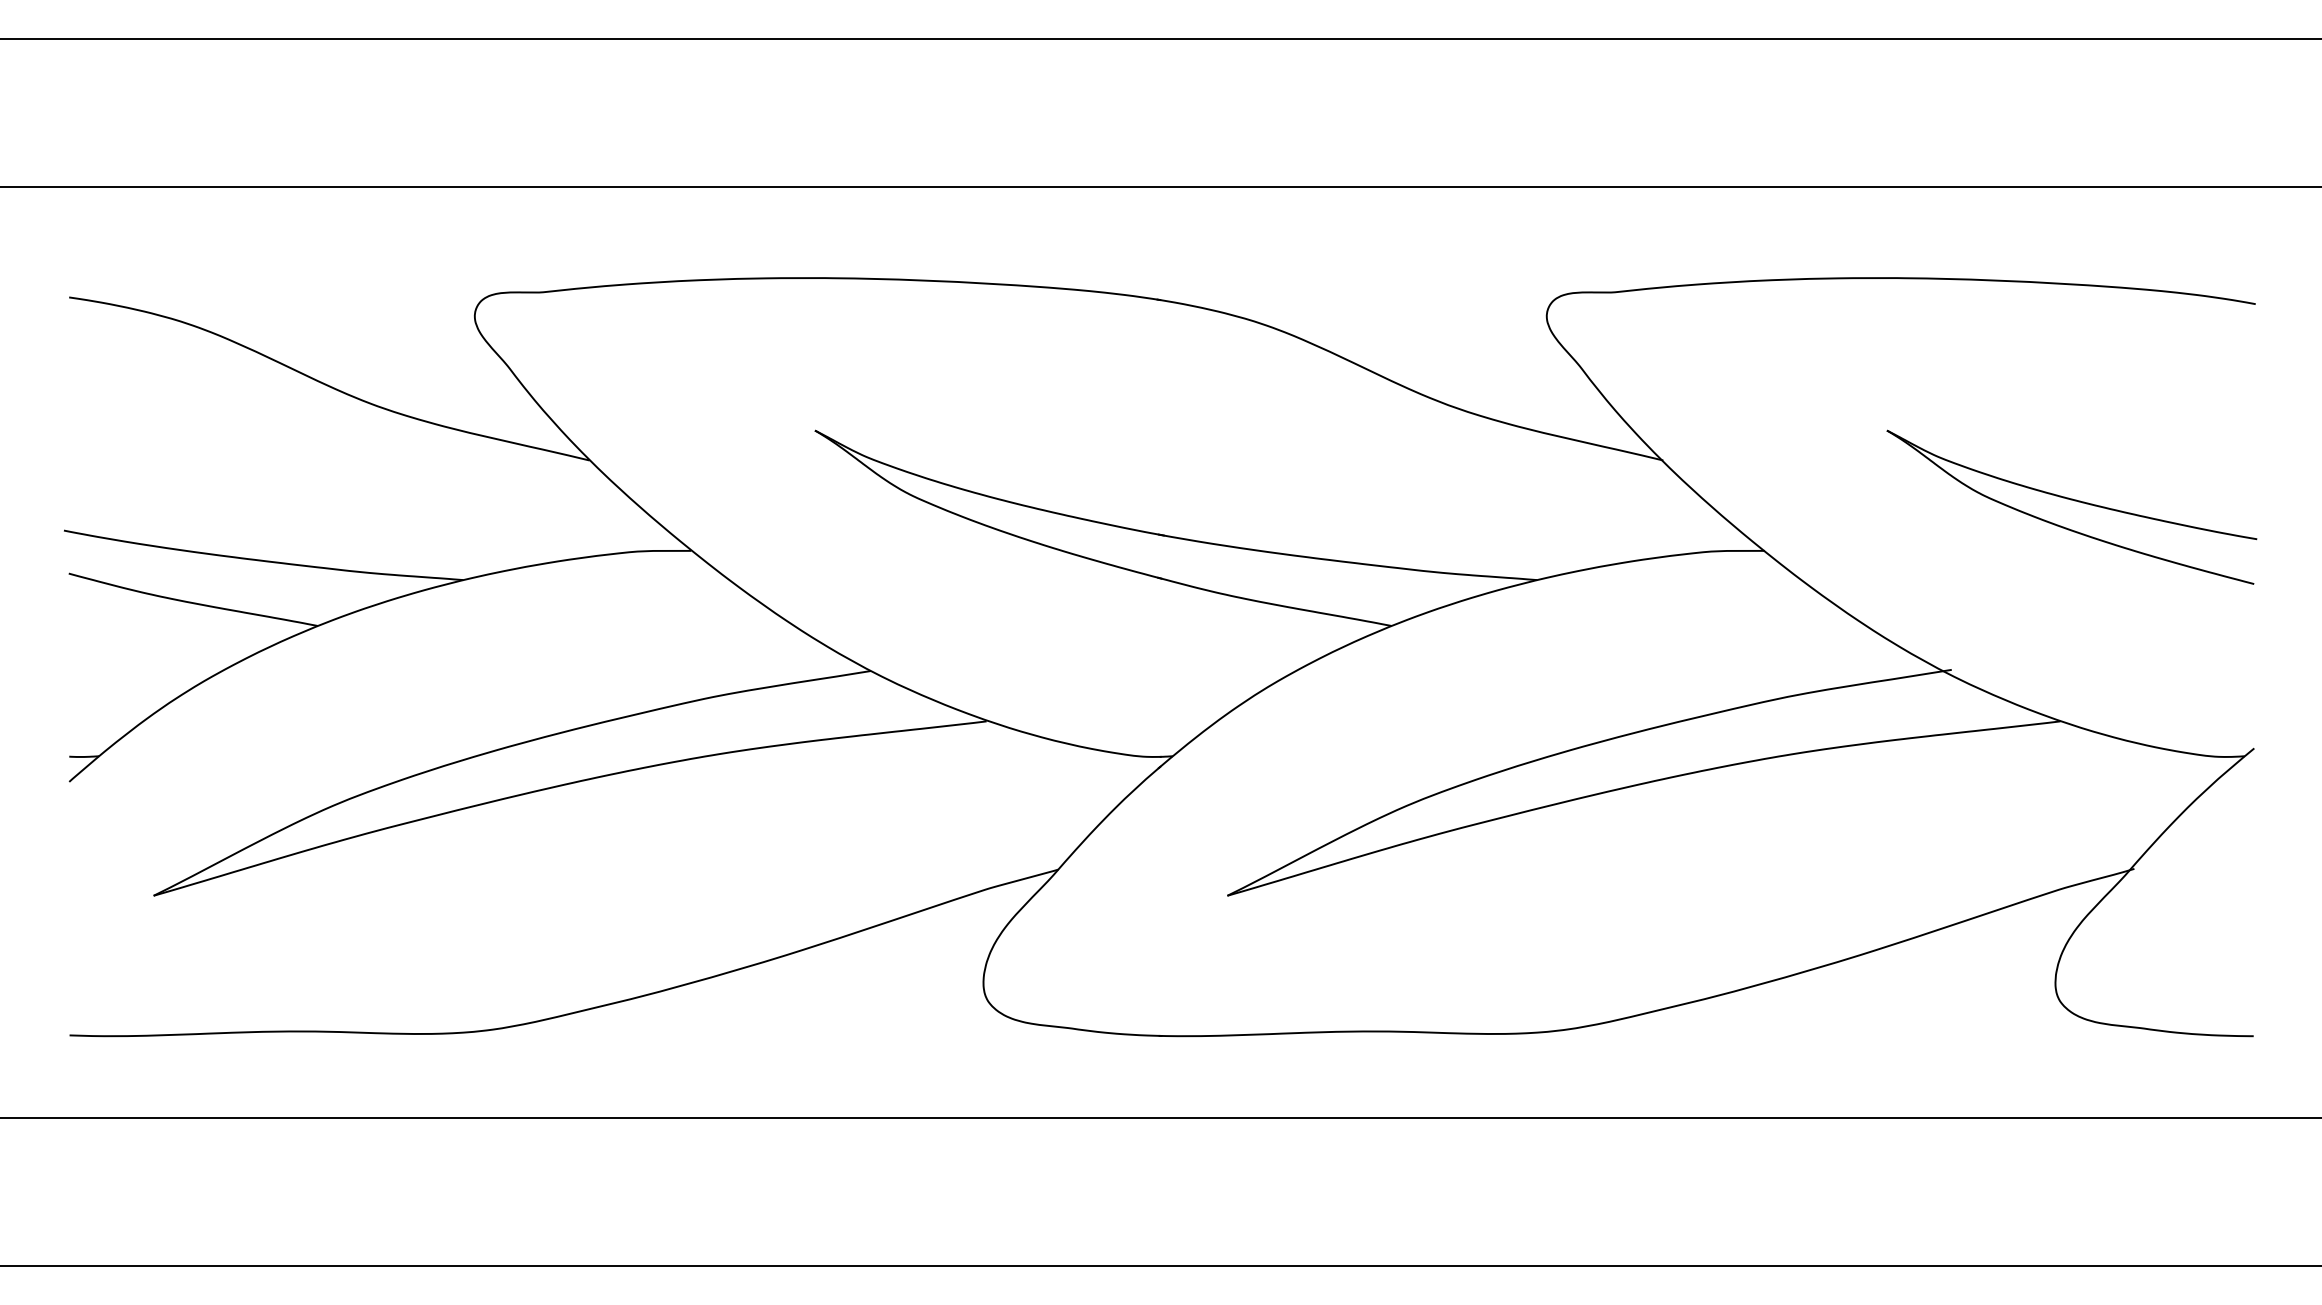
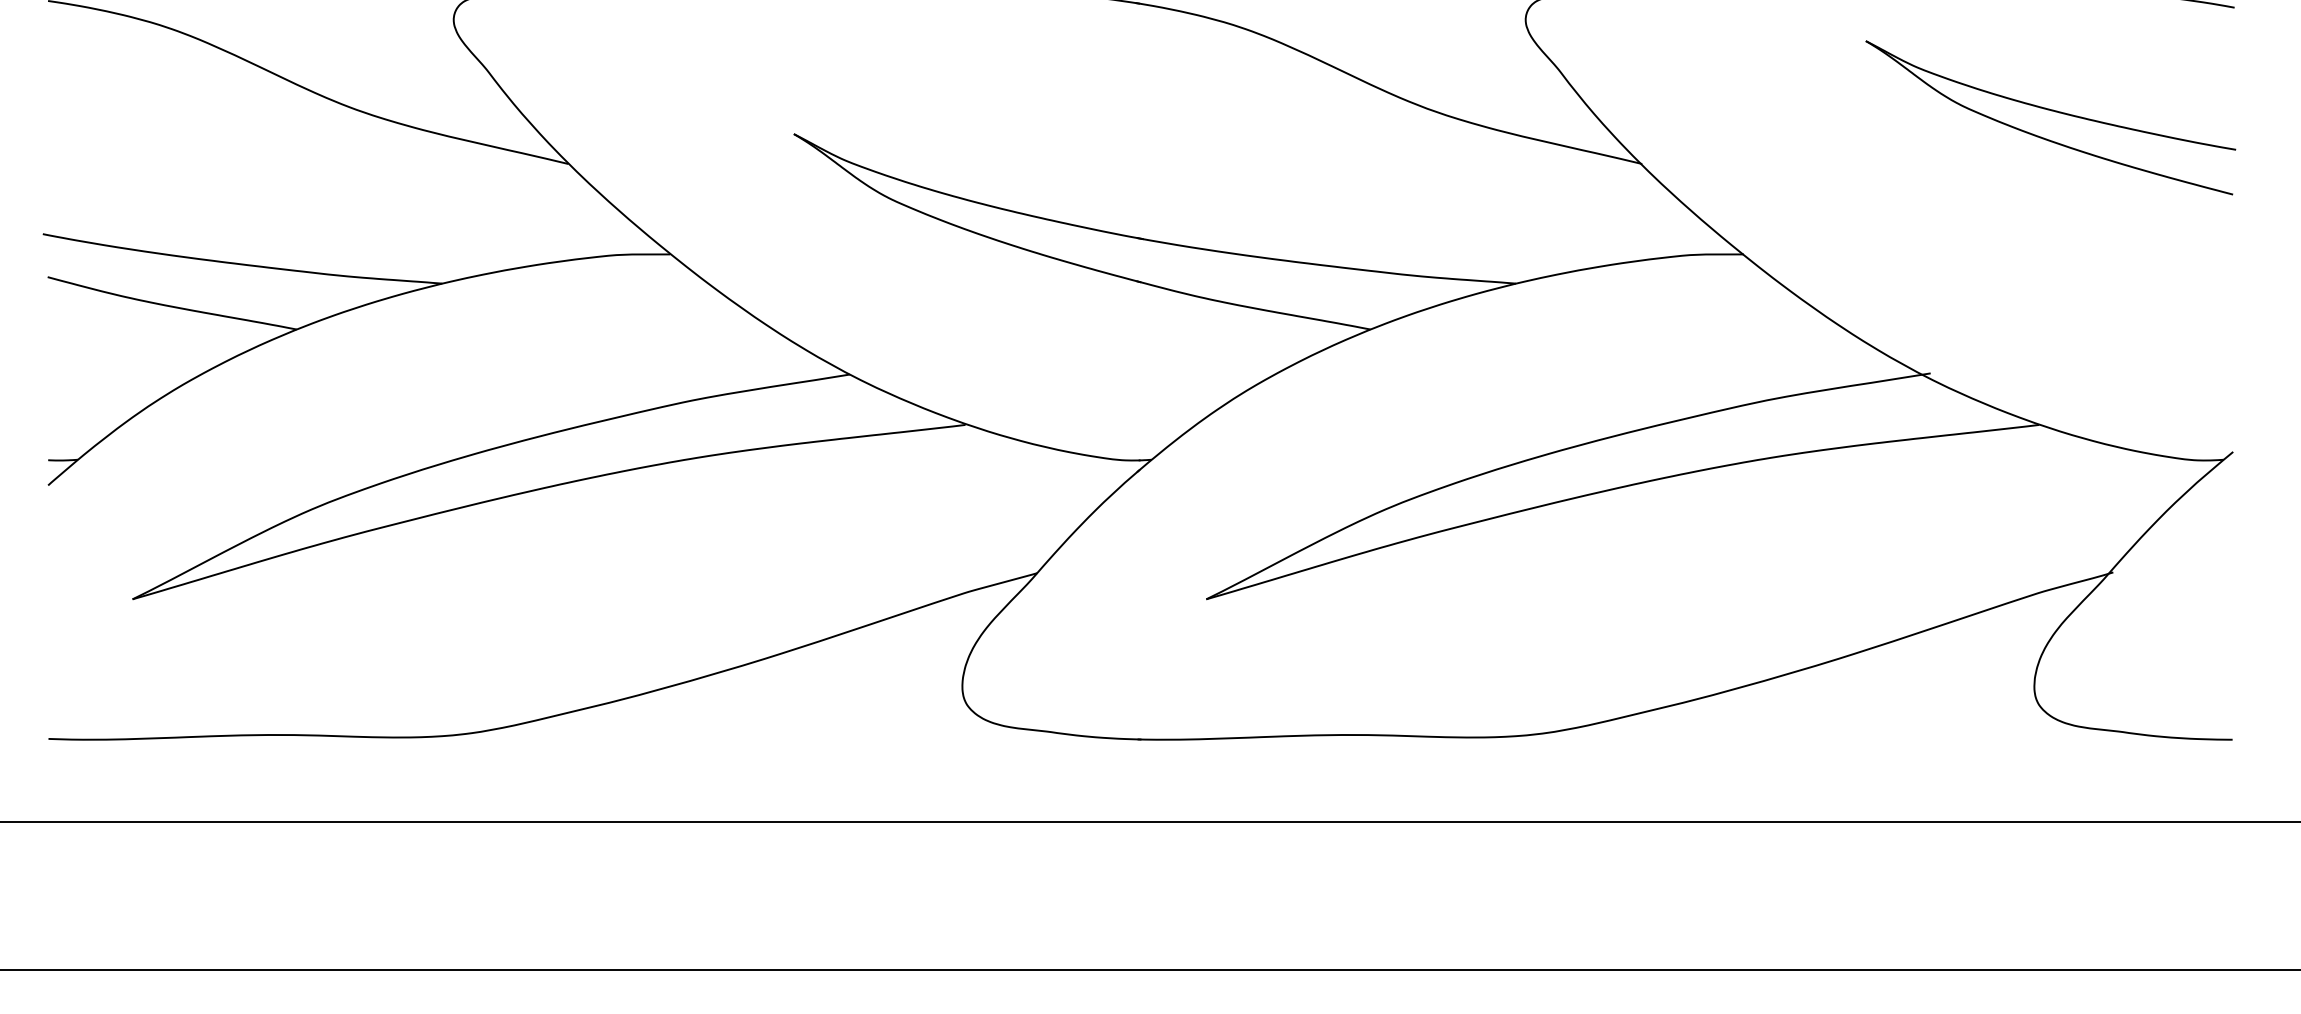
part: (2071, 506) -> (2050, 117), moved

